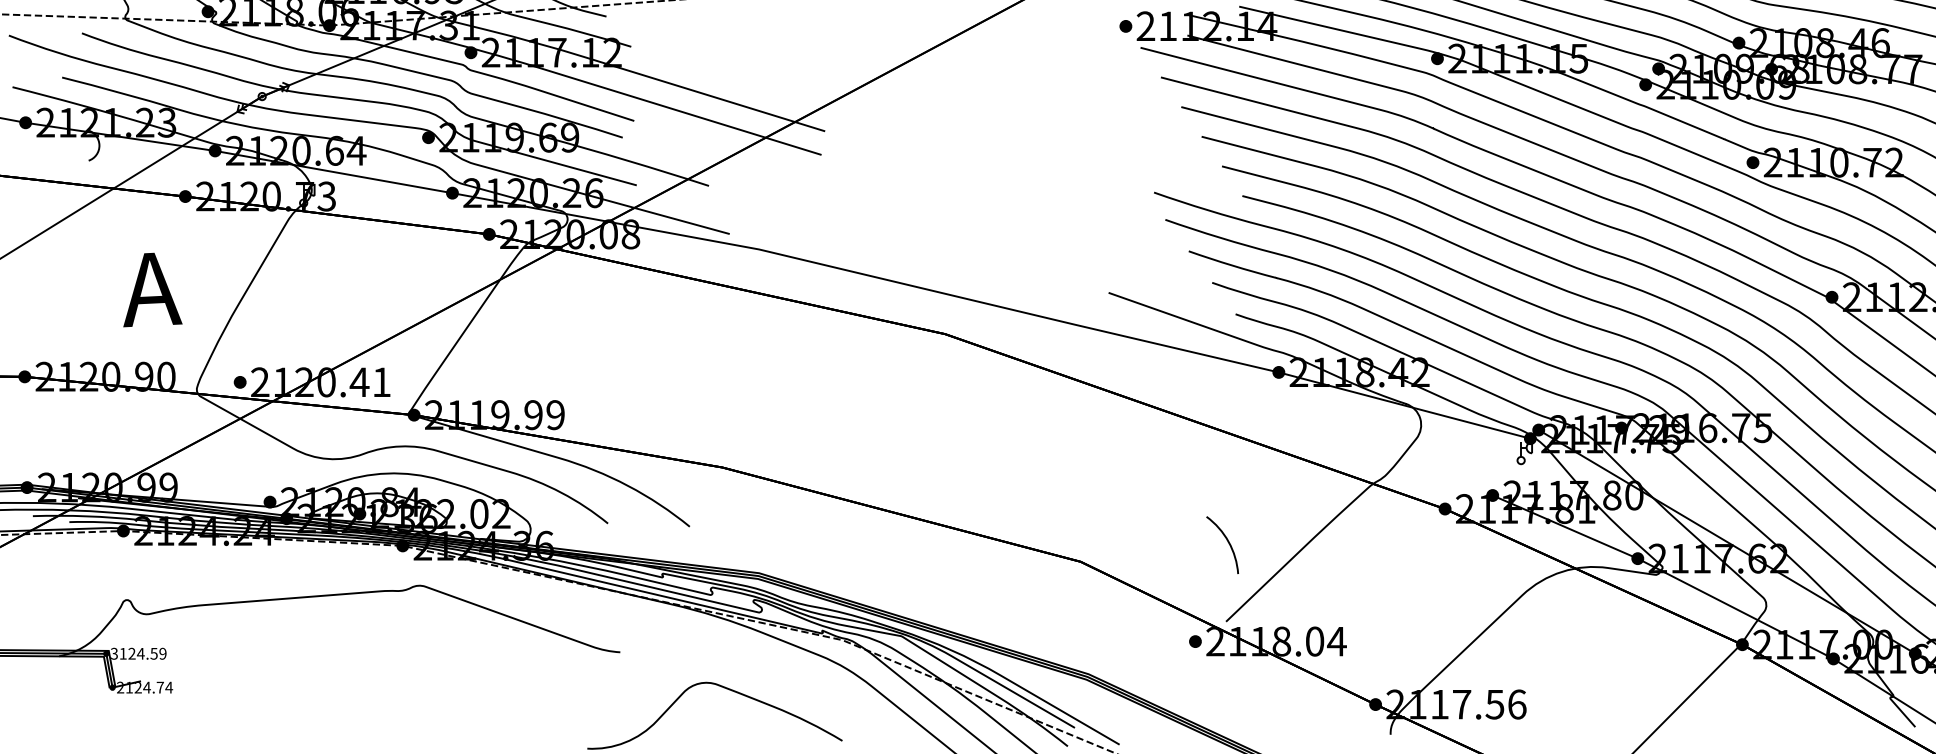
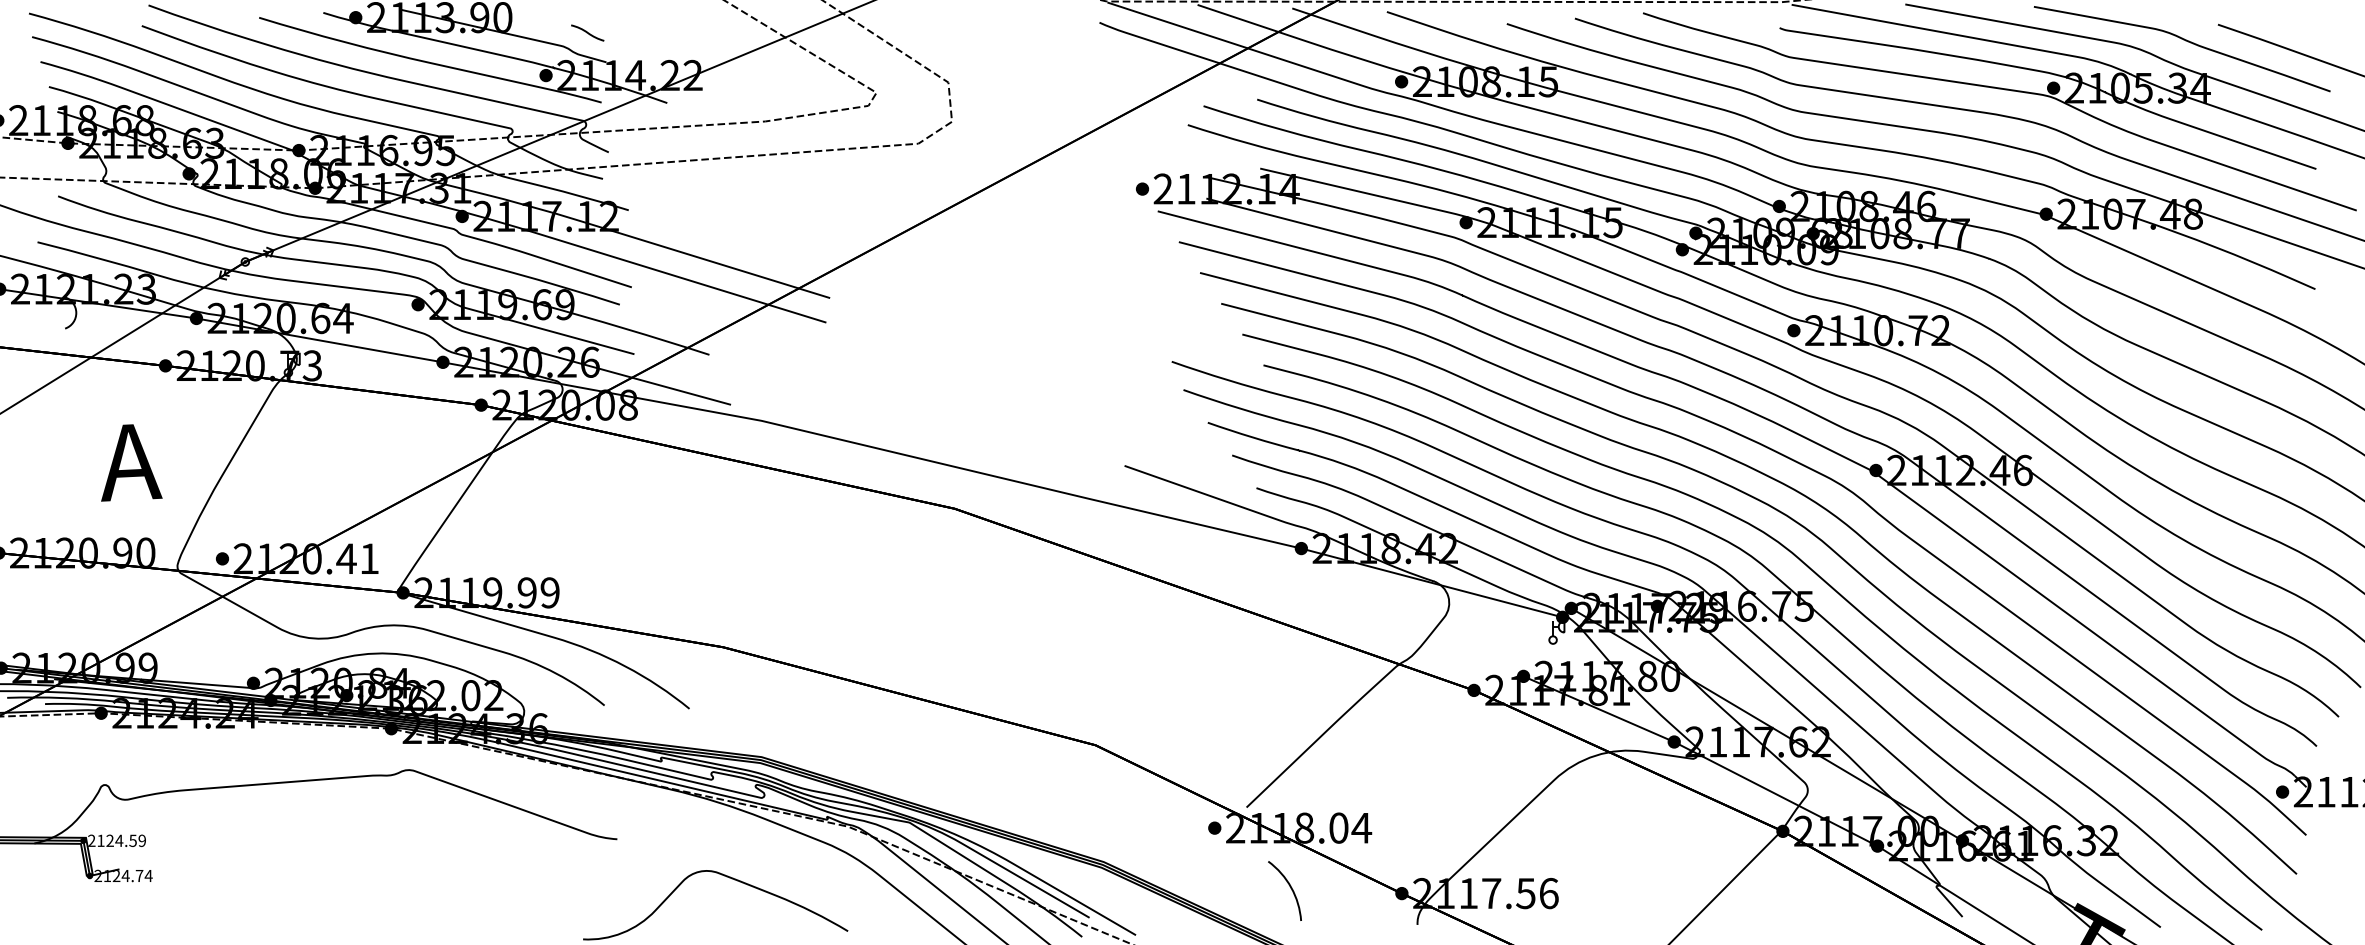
curve: (1227, 542) -> (1290, 888), moved
text: (114, 654) -> (91, 841), 3124.59 -> 2124.59

